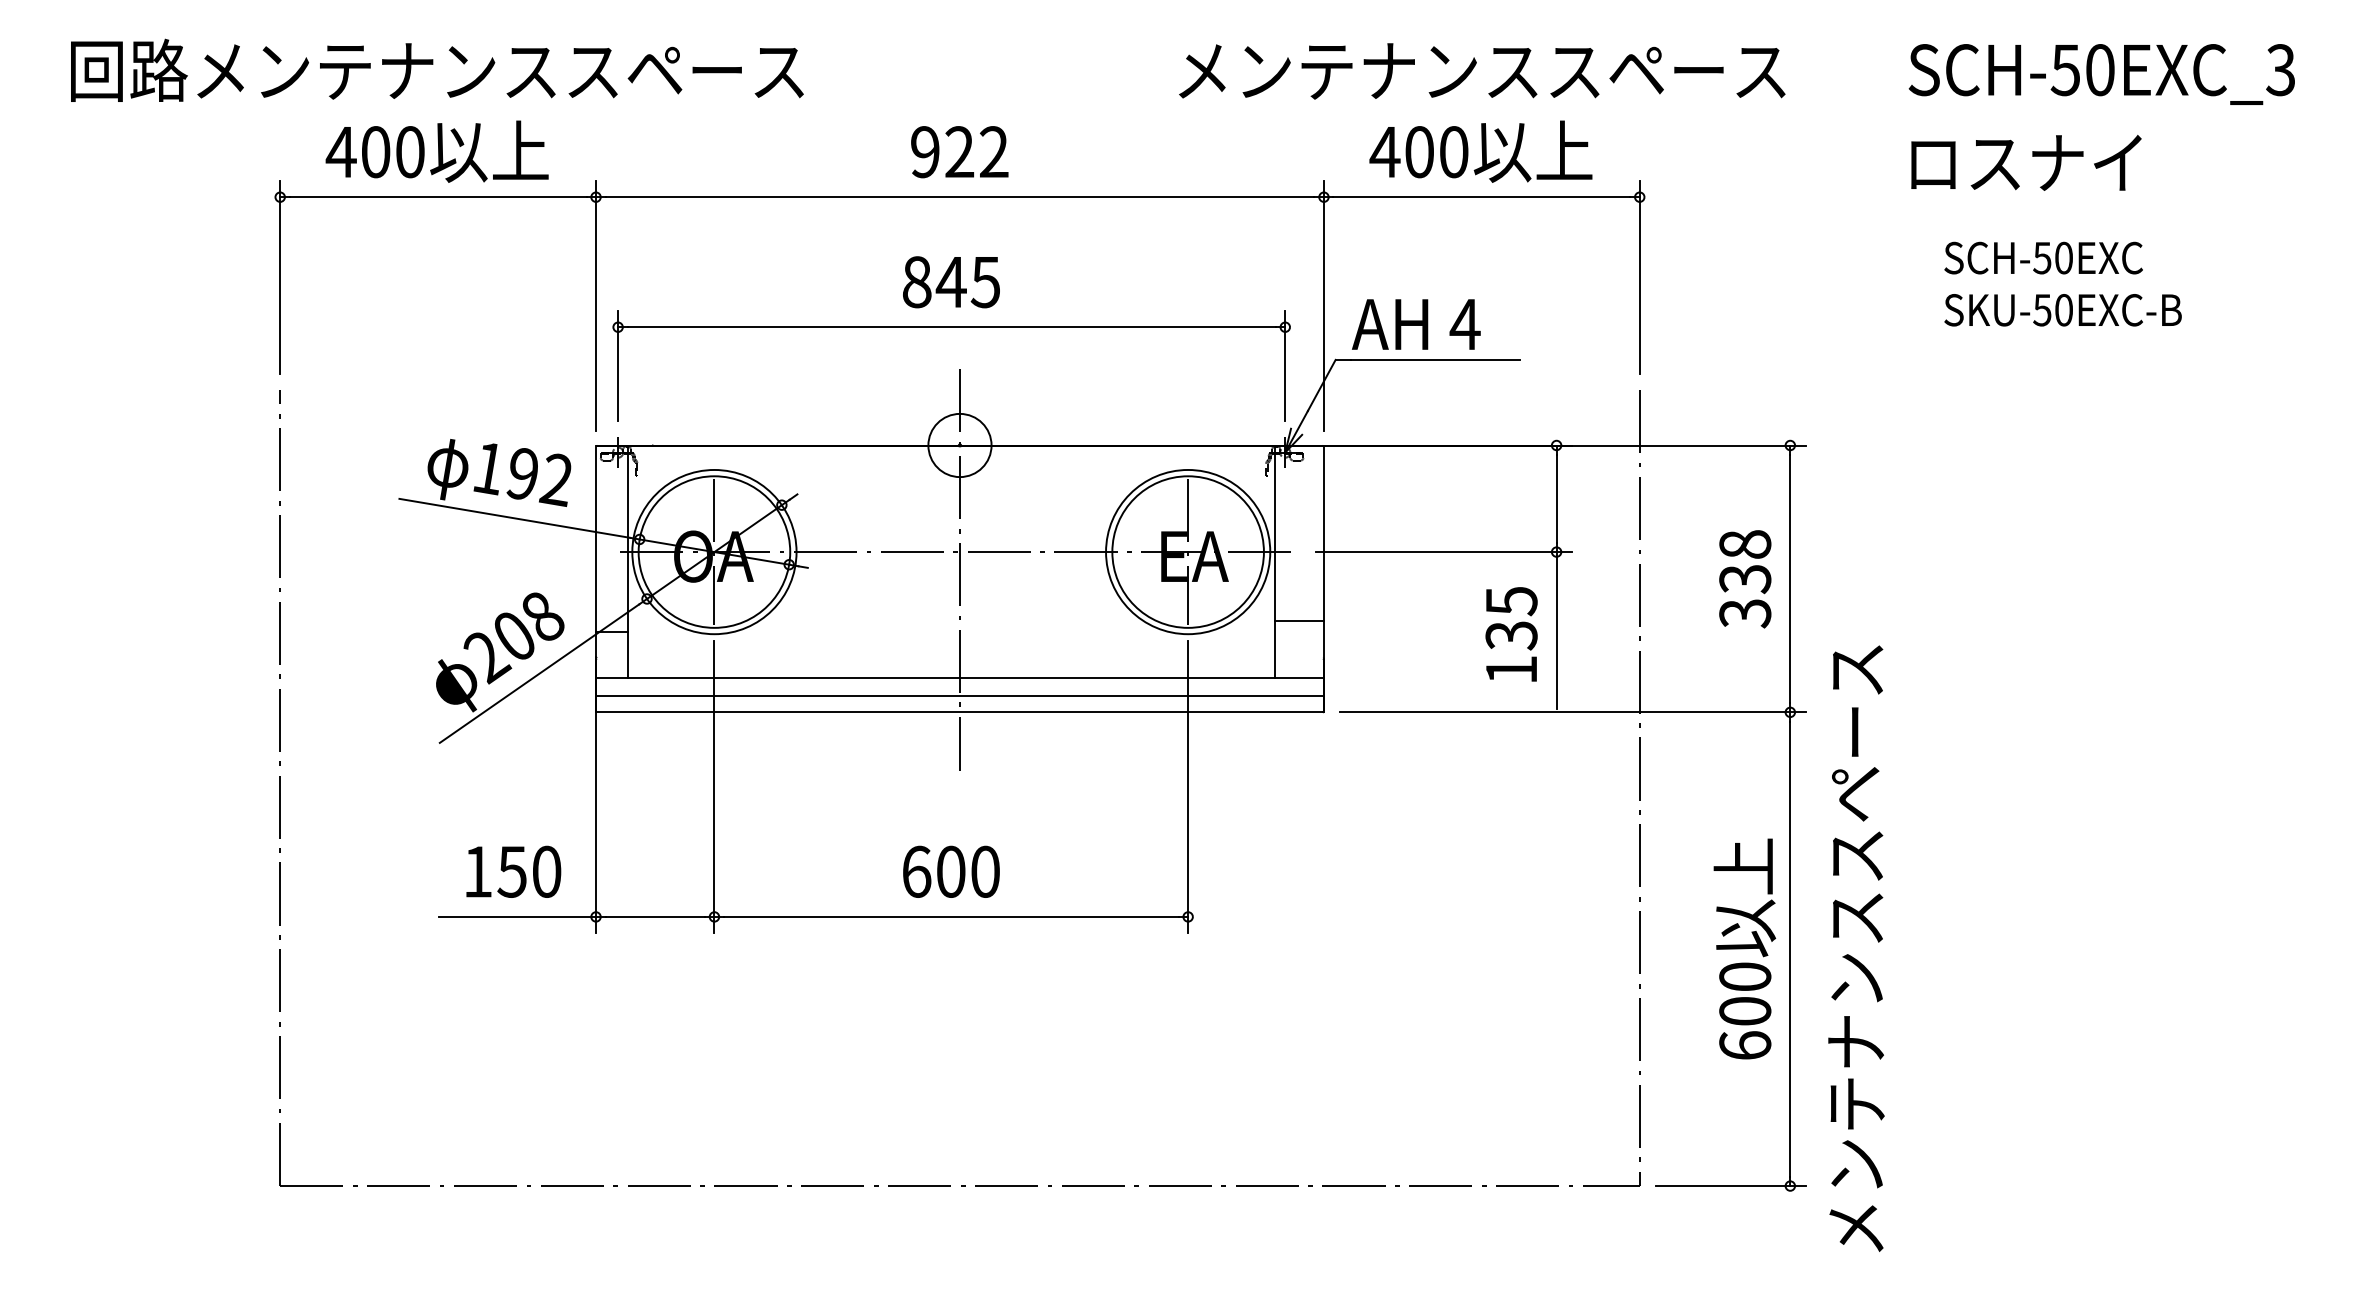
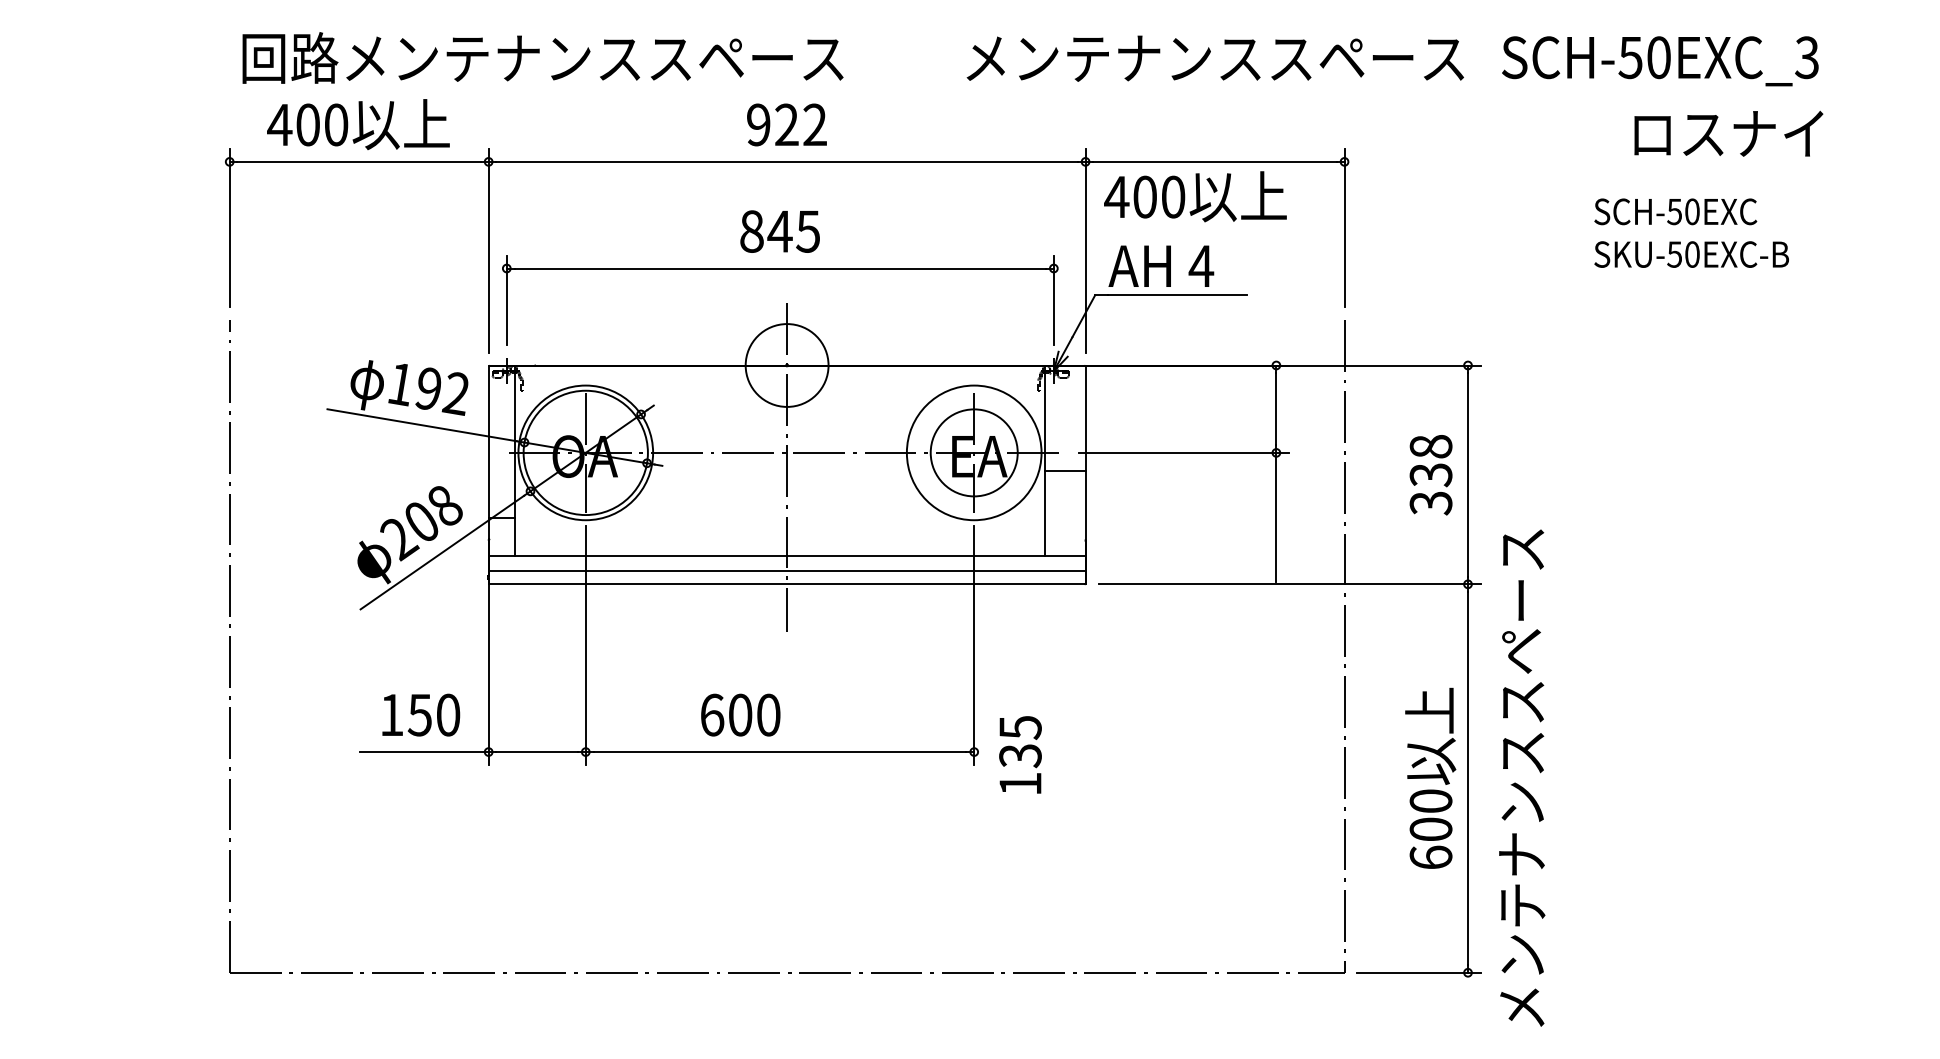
text: (437, 69) -> (543, 57), moved
text: (2101, 74) -> (1660, 61), moved
text: (1480, 151) -> (1195, 196), moved
text: (2026, 162) -> (1728, 133), moved
circle: (959, 445) -> (786, 365), size x1.6
circle: (1187, 551) -> (973, 452), size x0.7
line: (1299, 621) -> (1065, 471), moved
text: (1511, 634) -> (1020, 755), moved
text: (951, 871) -> (740, 714), moved

